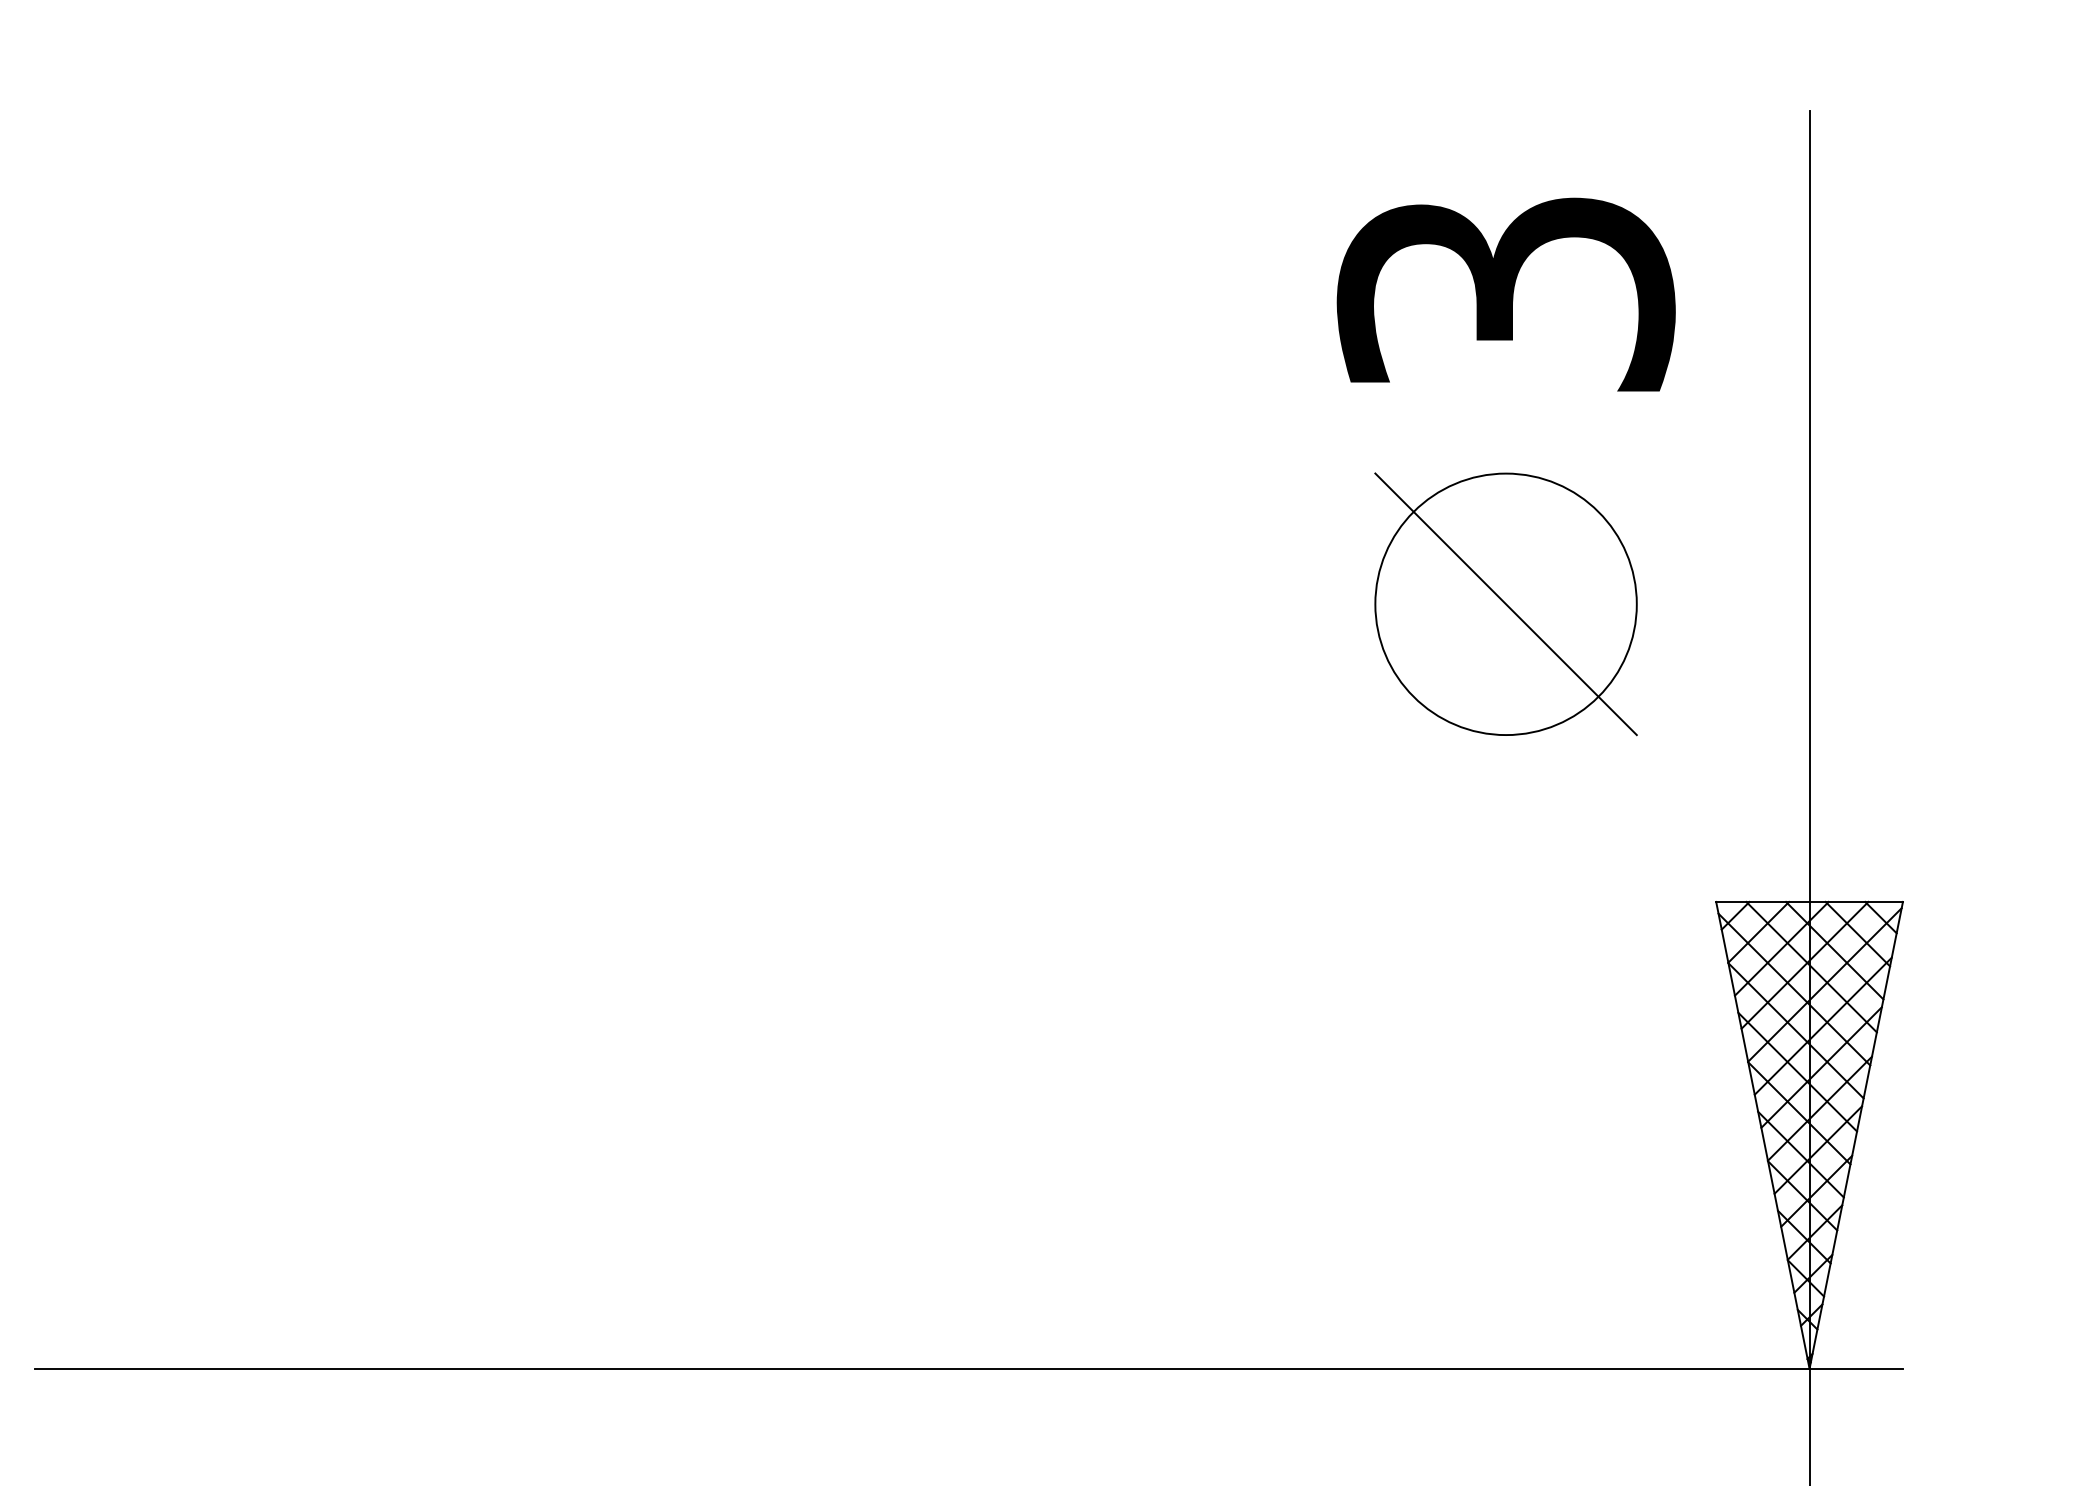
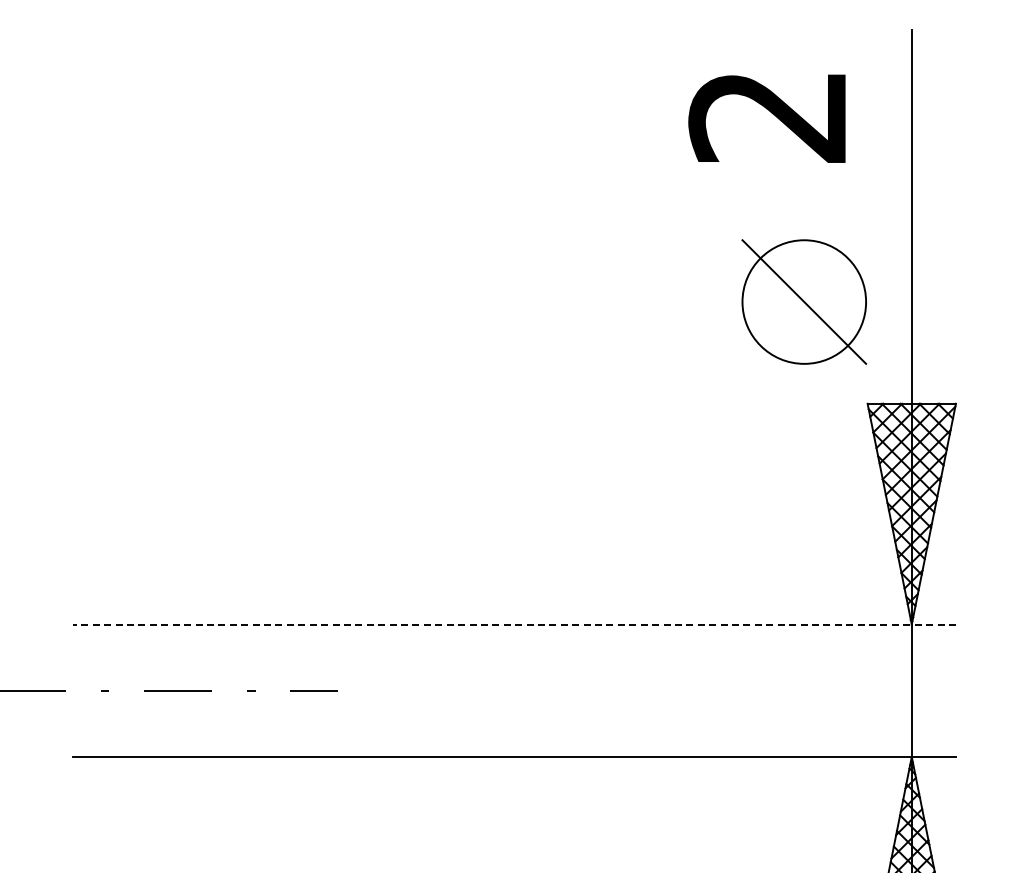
text: (1506, 294) -> (768, 116), 3 -> 2
part: (1506, 603) -> (804, 301), moved
line: (967, 1368) -> (513, 624), solid -> dashed

